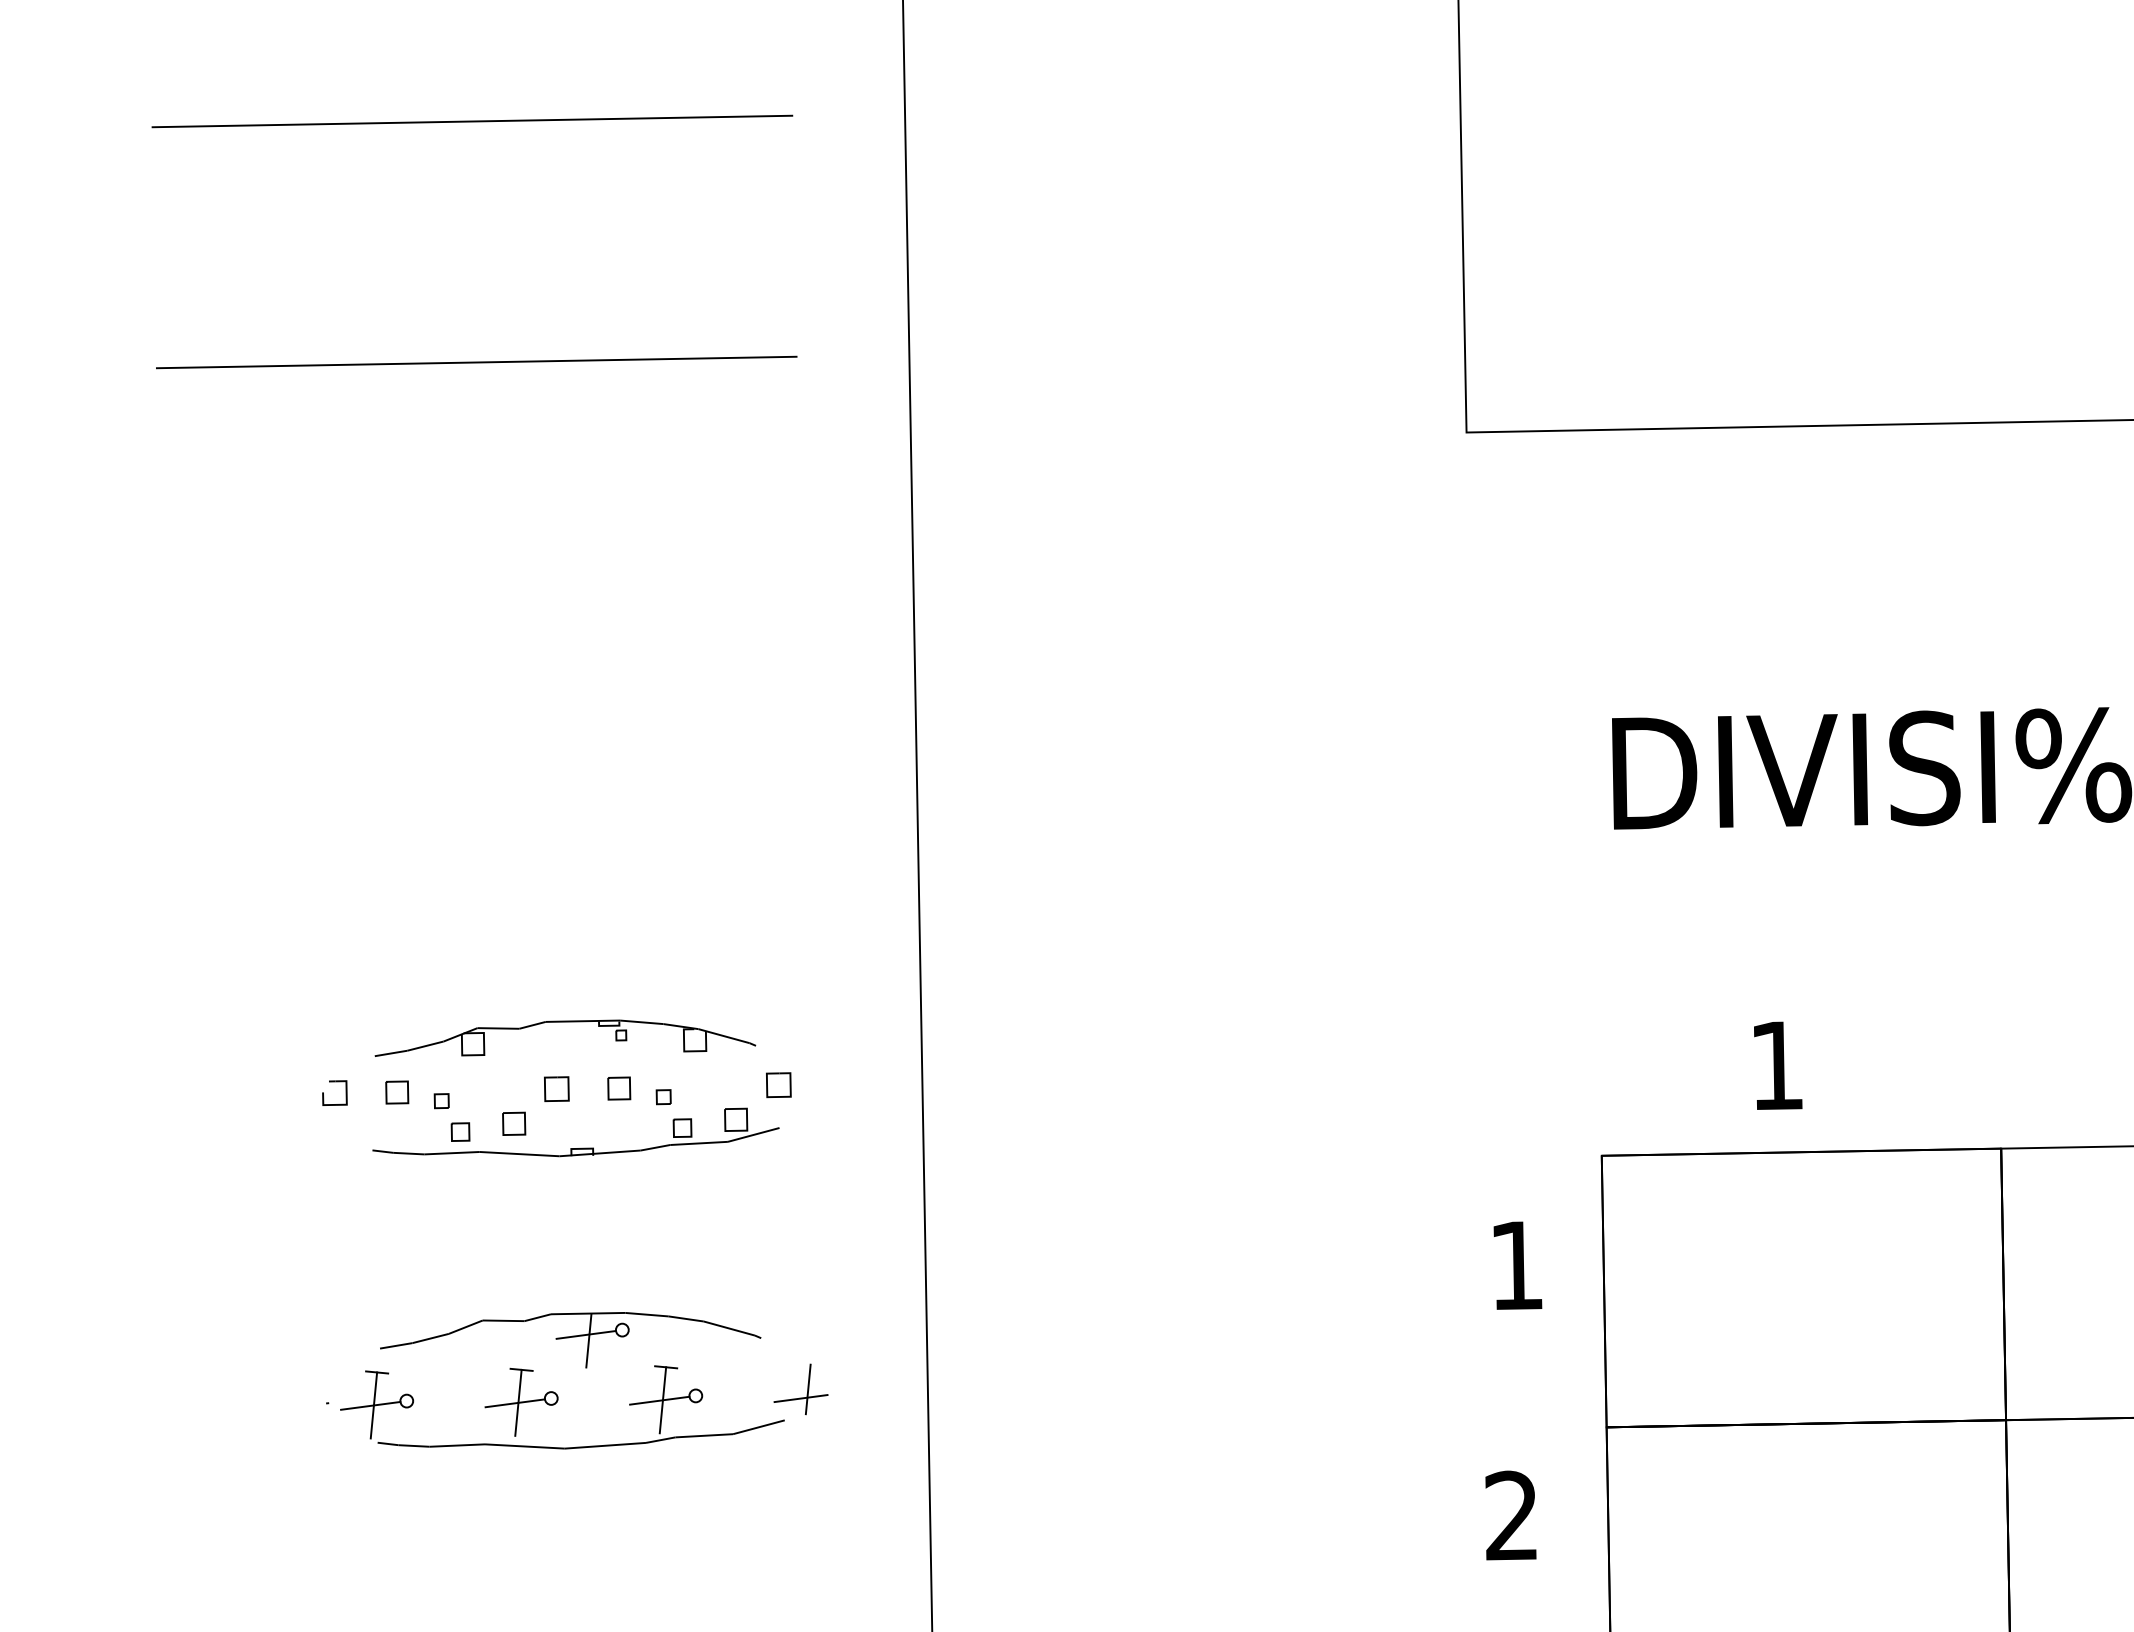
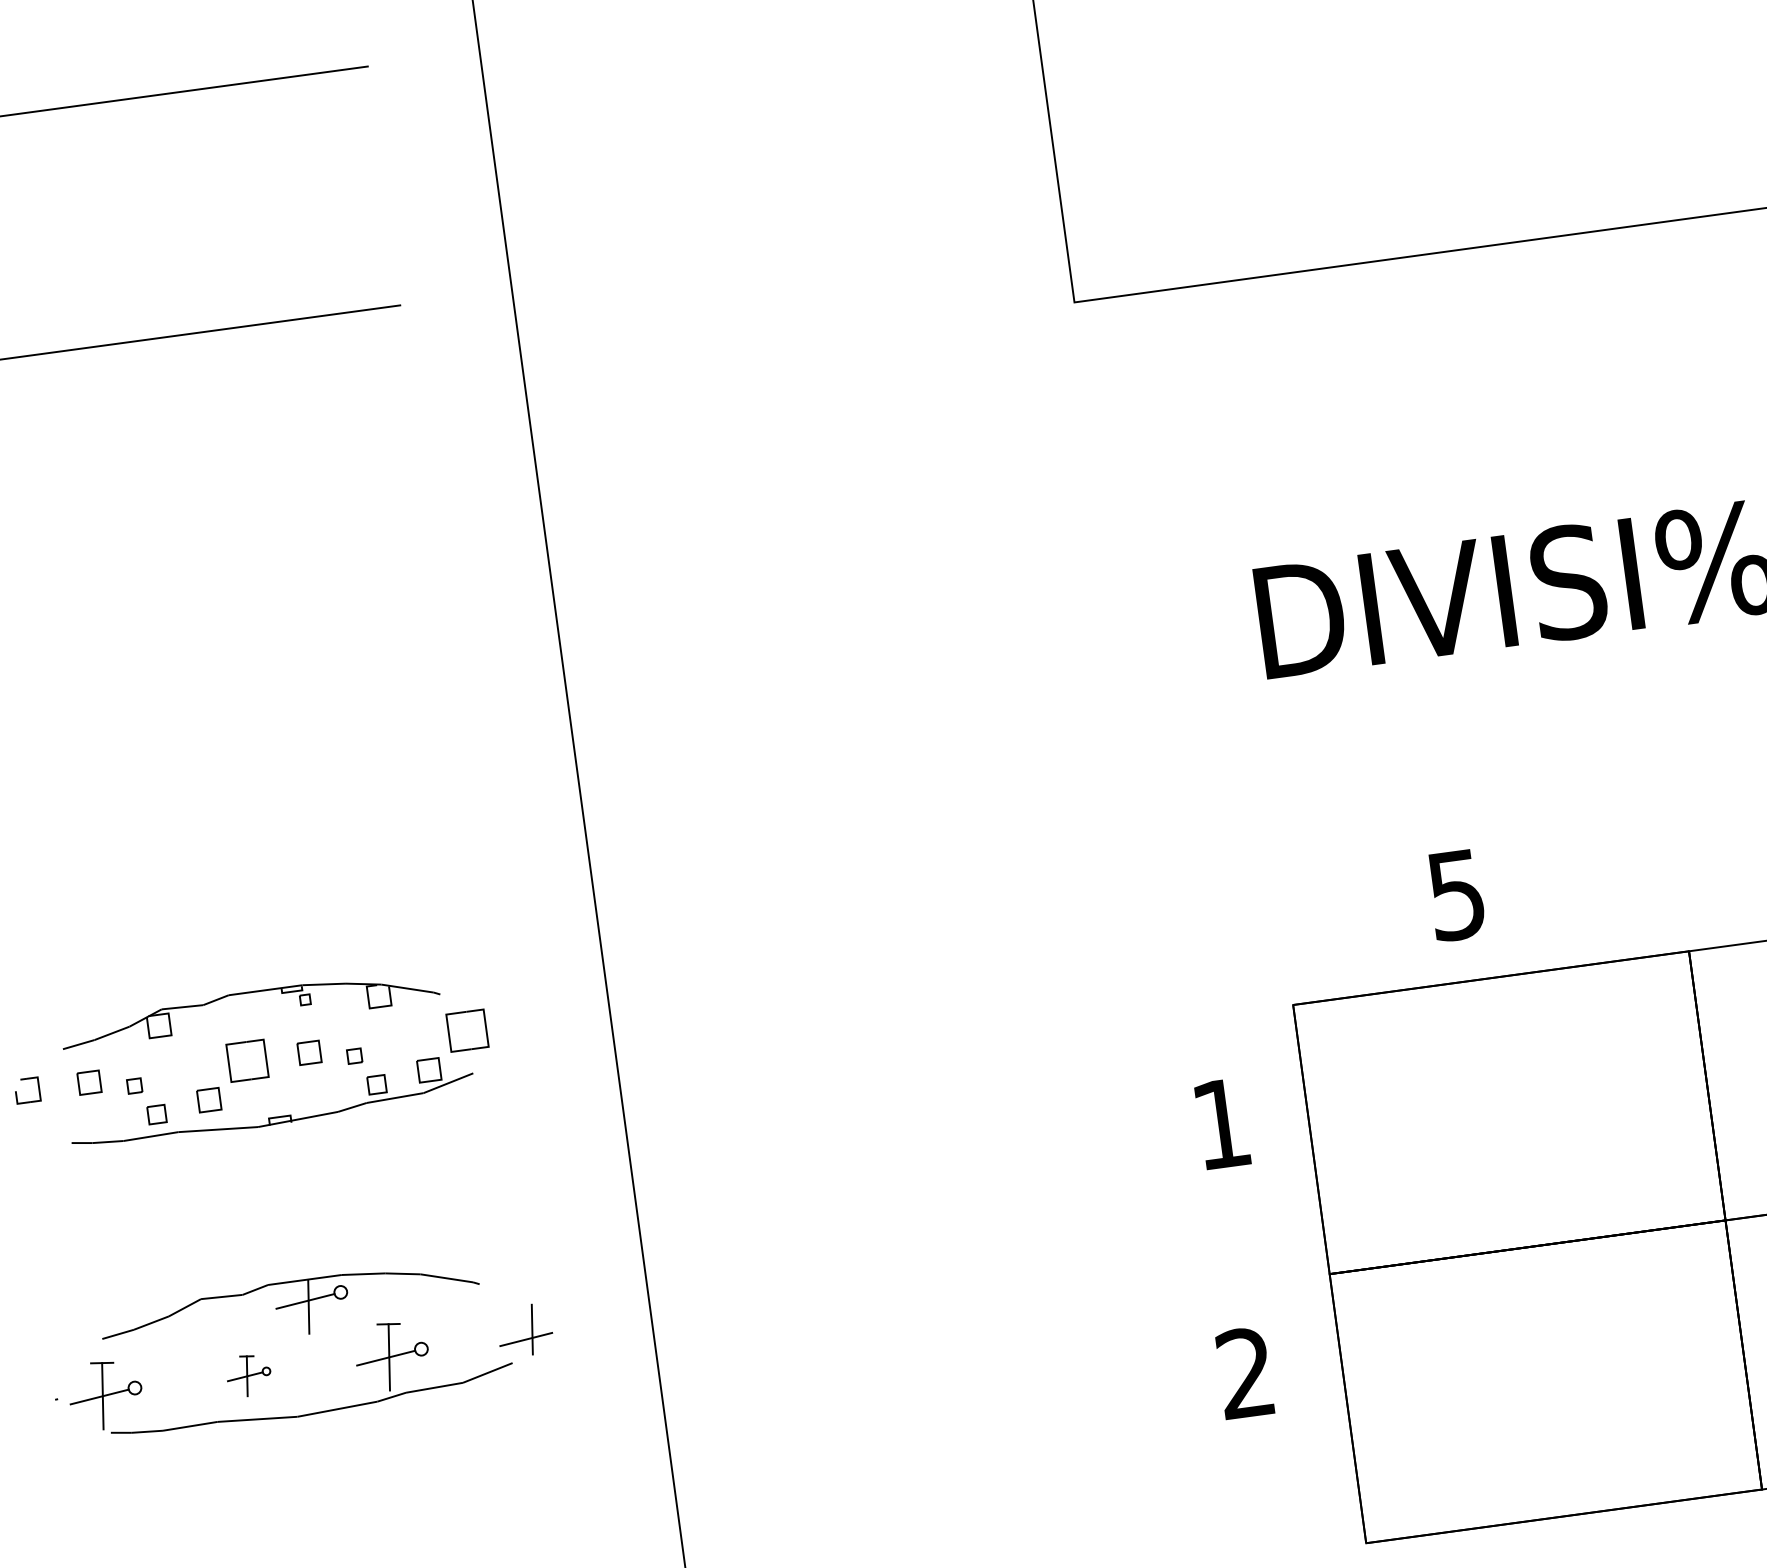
text: (1776, 1066) -> (1456, 895), 1 -> 5
part: (778, 1085) -> (467, 1031), size x1.6
part: (556, 1088) -> (247, 1060), size x1.6
part: (521, 1401) -> (248, 1375), size x0.6

